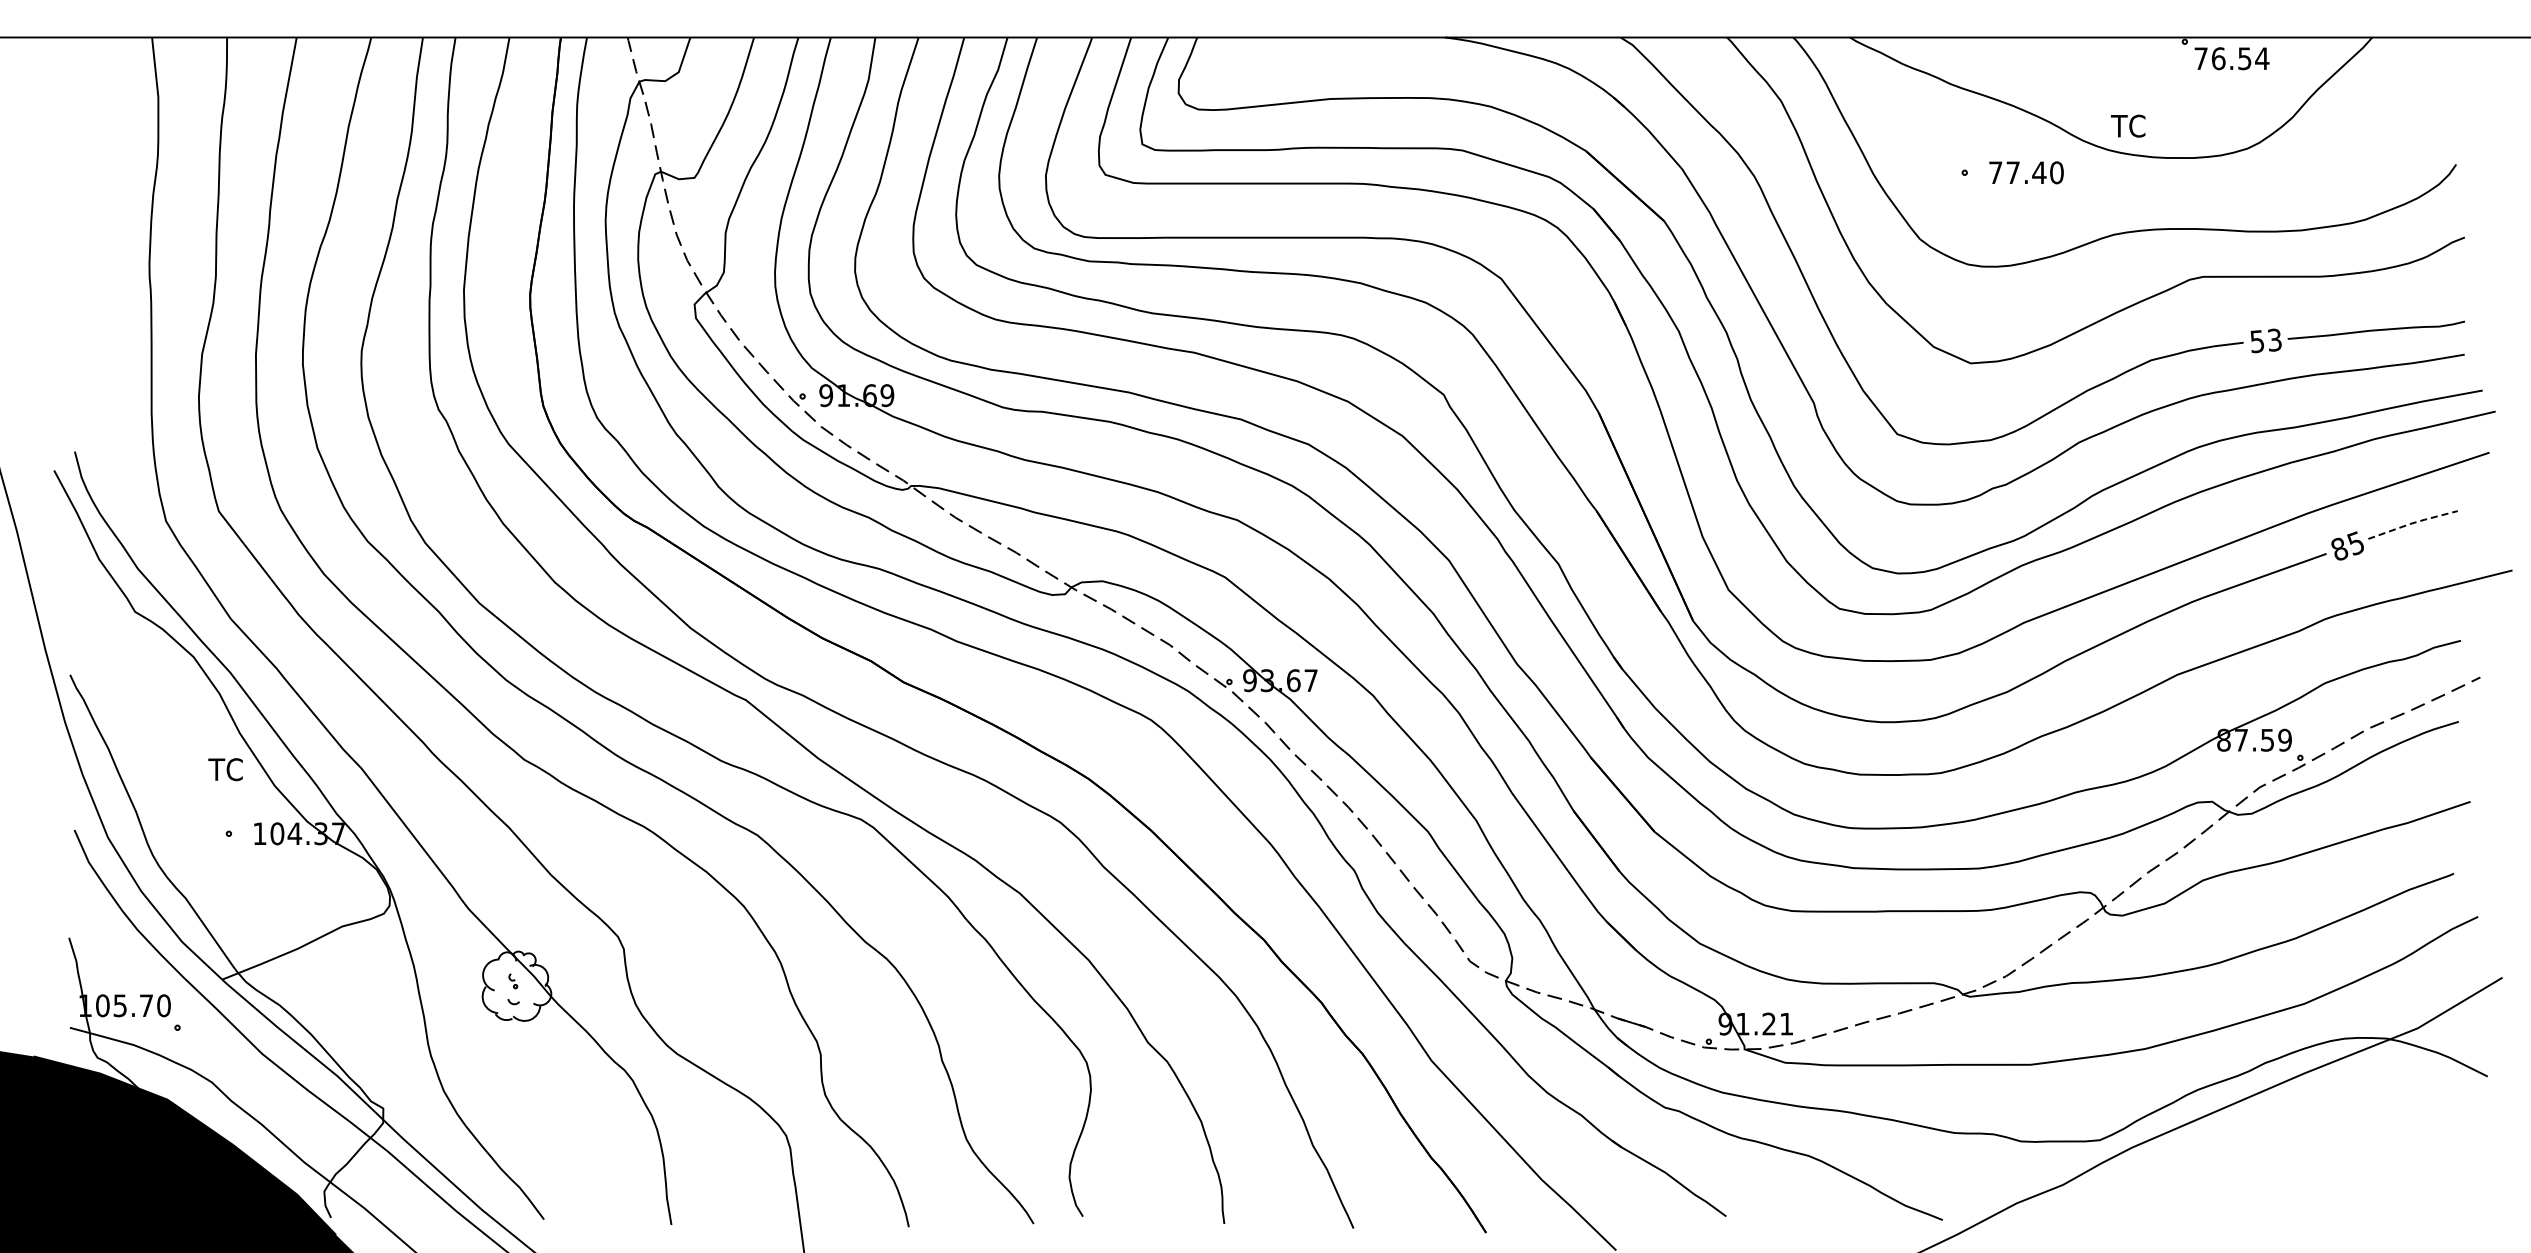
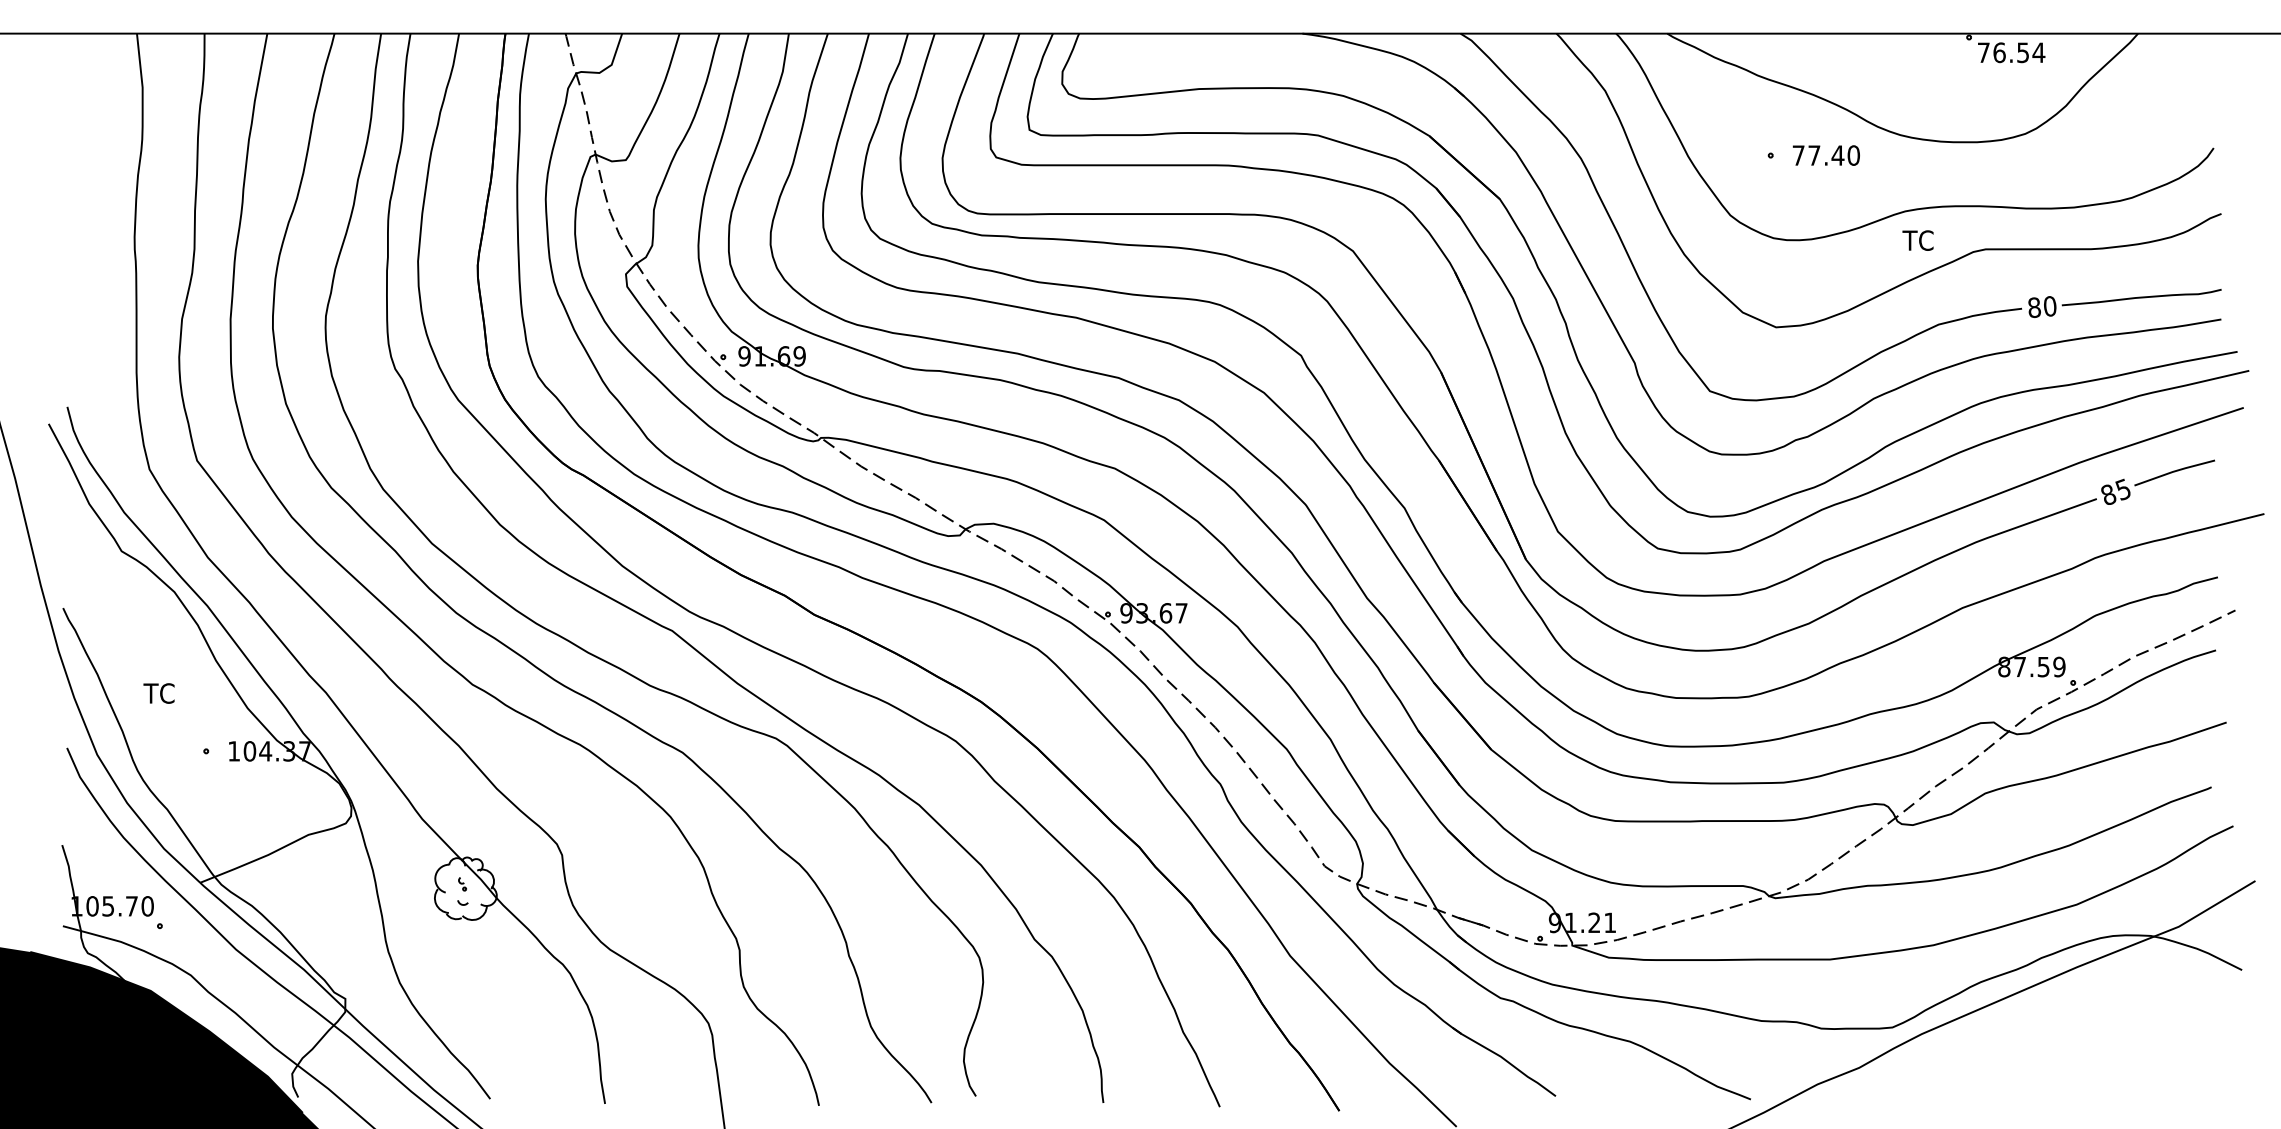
text: (2128, 125) -> (1918, 240), moved
text: (2265, 340) -> (2041, 306), 53 -> 80
line: (2412, 523) -> (2174, 471), dashed -> solid
text: (225, 769) -> (158, 693), moved

